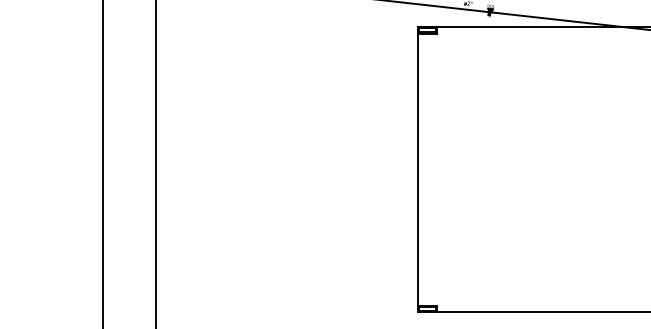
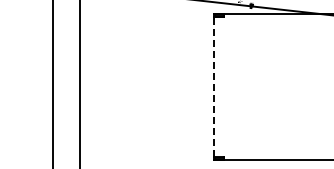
line: (418, 166) -> (214, 85), solid -> dashed

